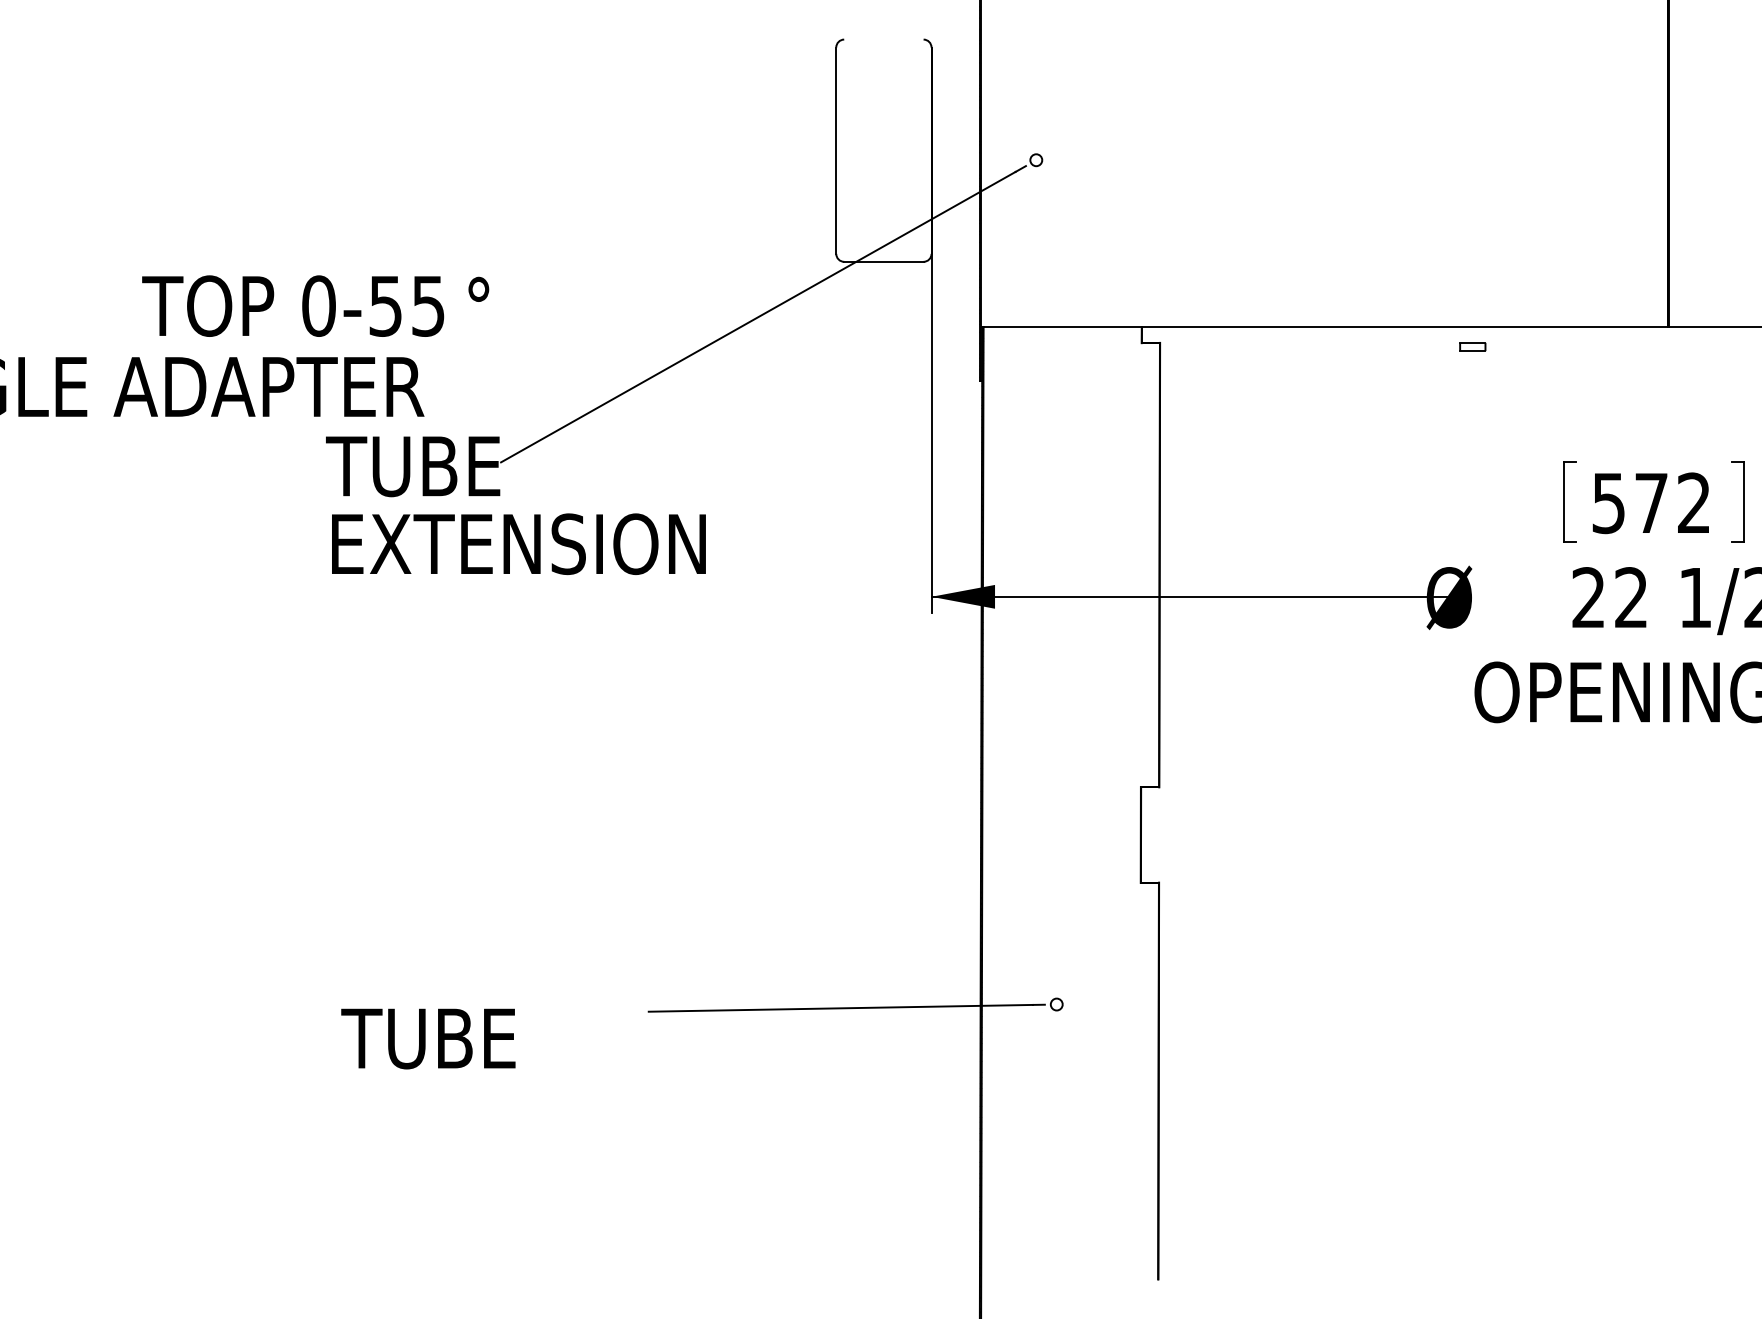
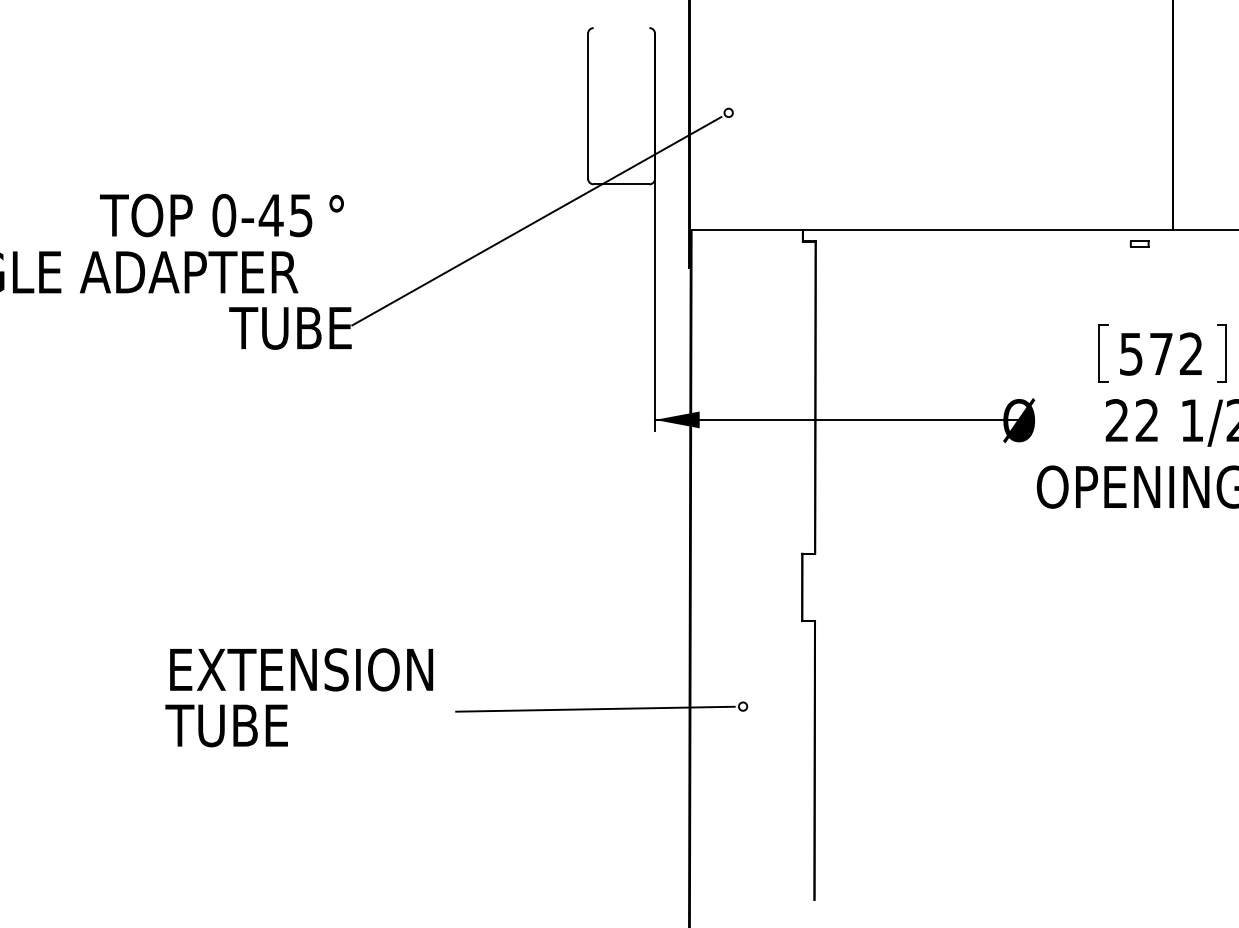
text: (385, 306) -> (271, 215), 0-55 -> 0-45
part: (1472, 346) -> (1139, 243), moved
text: (518, 544) -> (301, 670), moved
text: (428, 1038) -> (226, 725), moved

